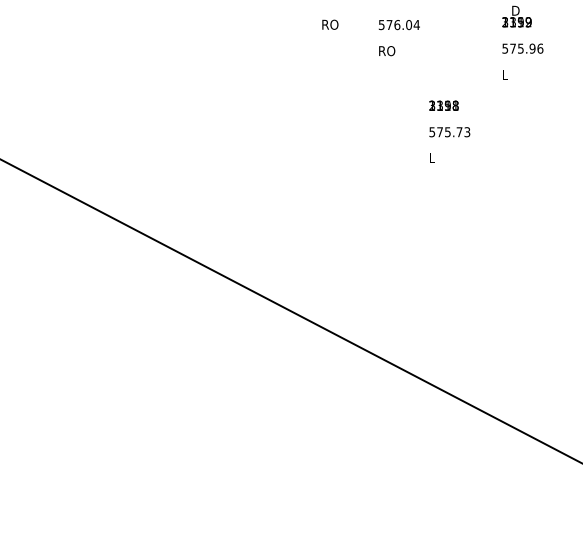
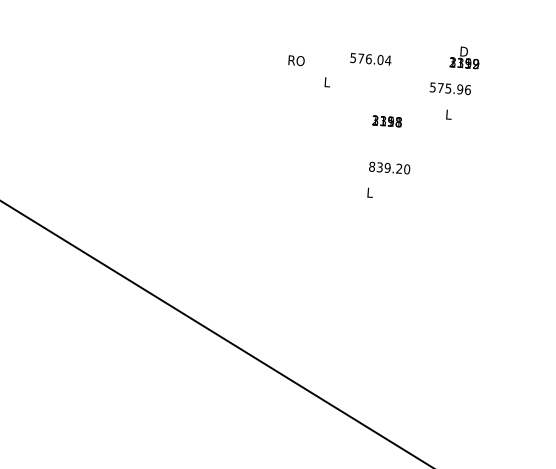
text: (330, 24) -> (296, 60), moved
text: (398, 25) -> (370, 59), moved
text: (522, 48) -> (450, 88), moved
text: (387, 51) -> (333, 83), RO -> L
text: (443, 105) -> (386, 121), moved
text: (449, 132) -> (389, 168), 575.73 -> 839.20

